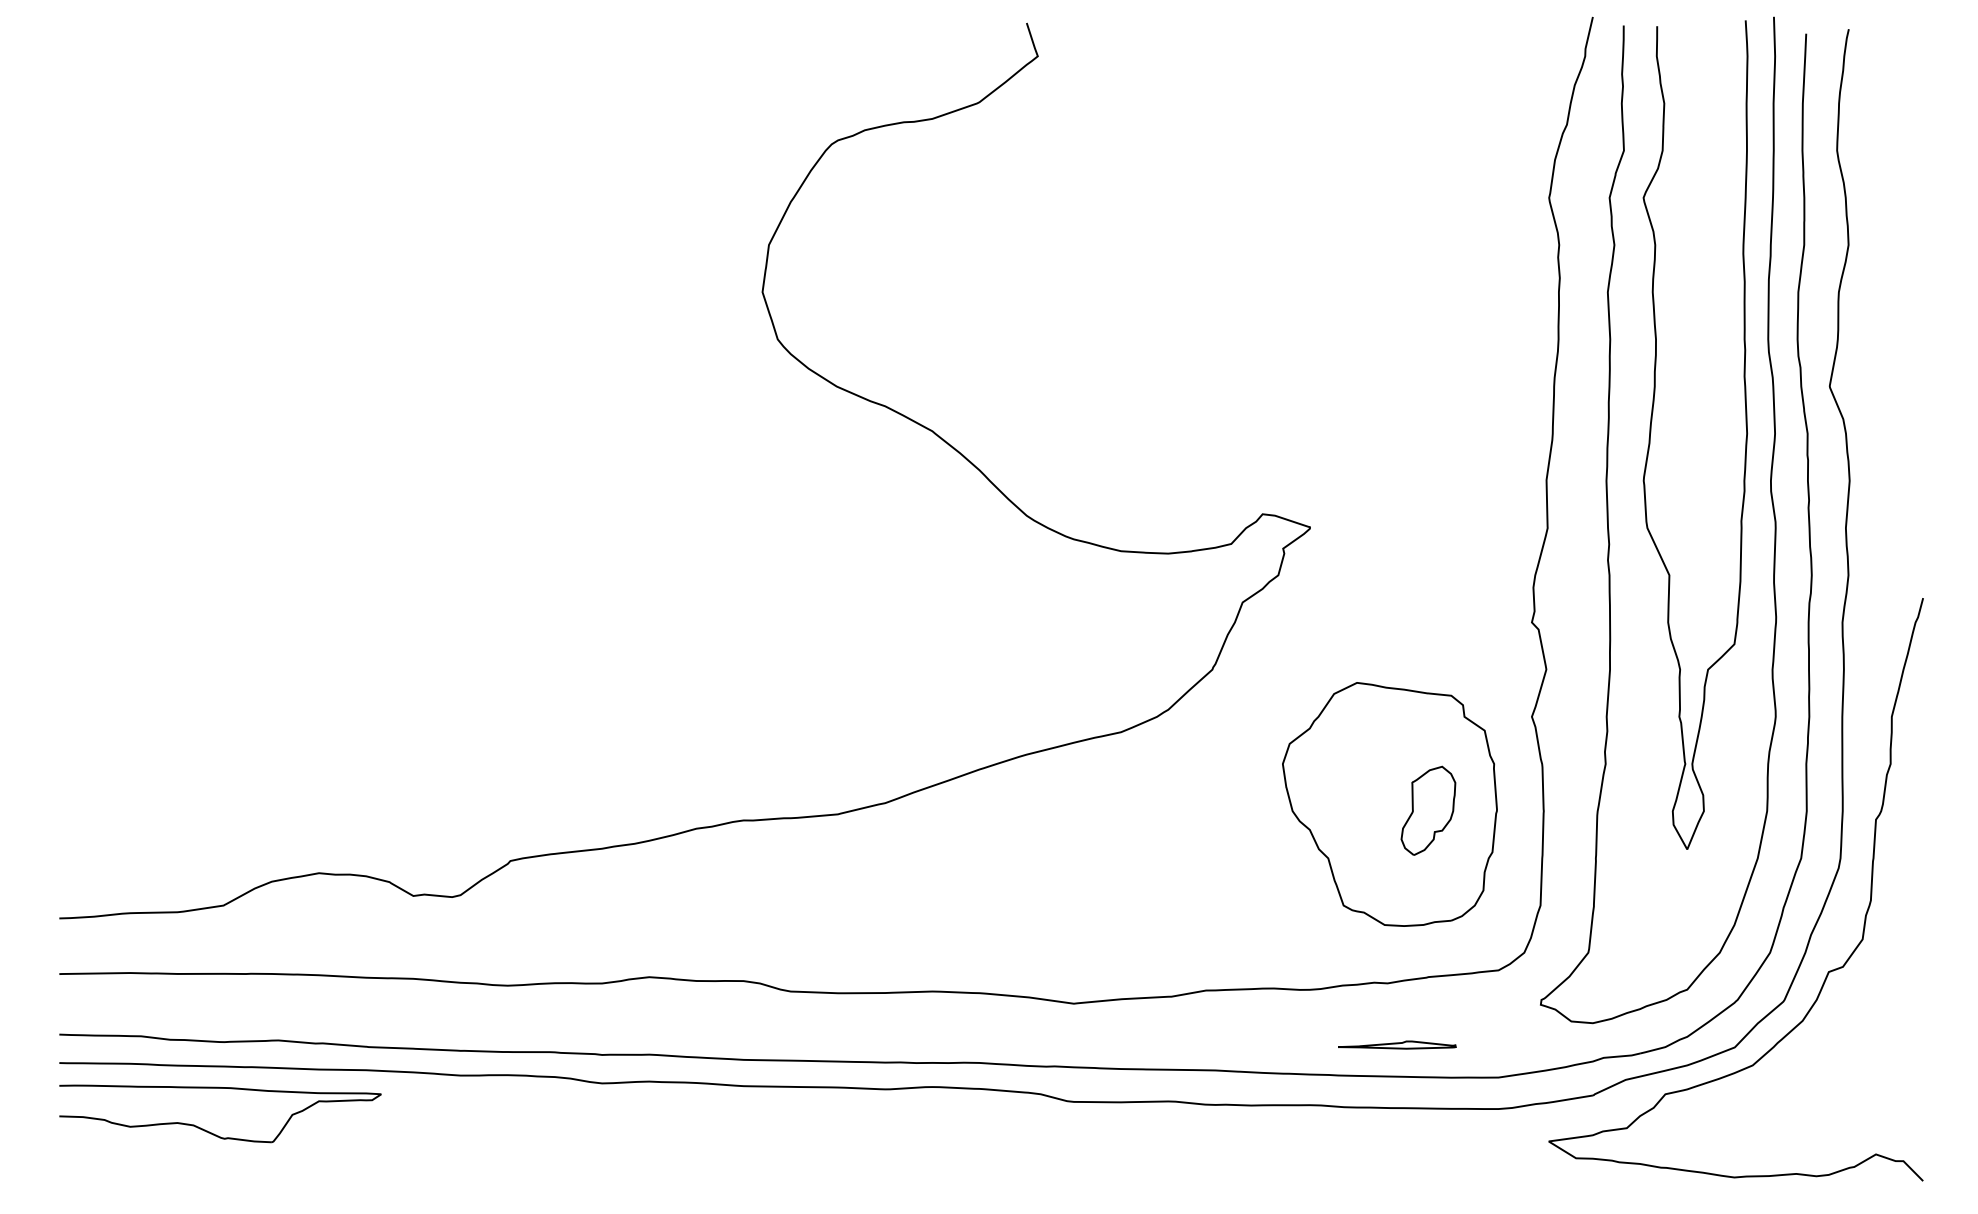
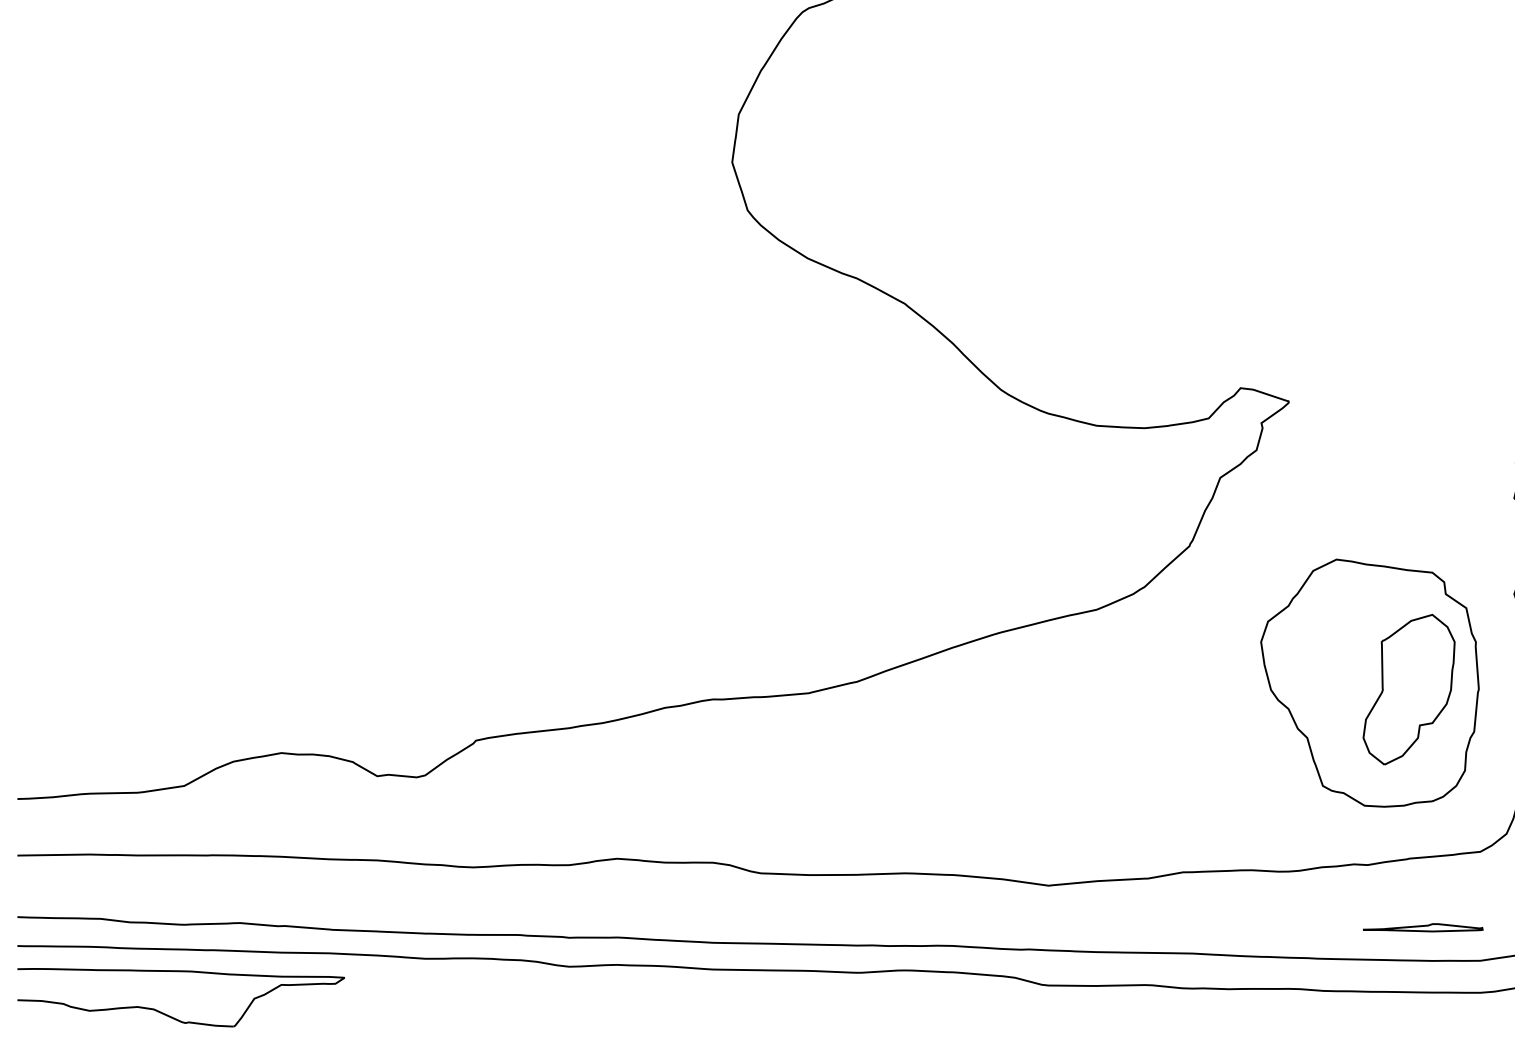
part: (1428, 810) -> (1409, 689), size x1.67
part: (1397, 1044) -> (1423, 927), moved

